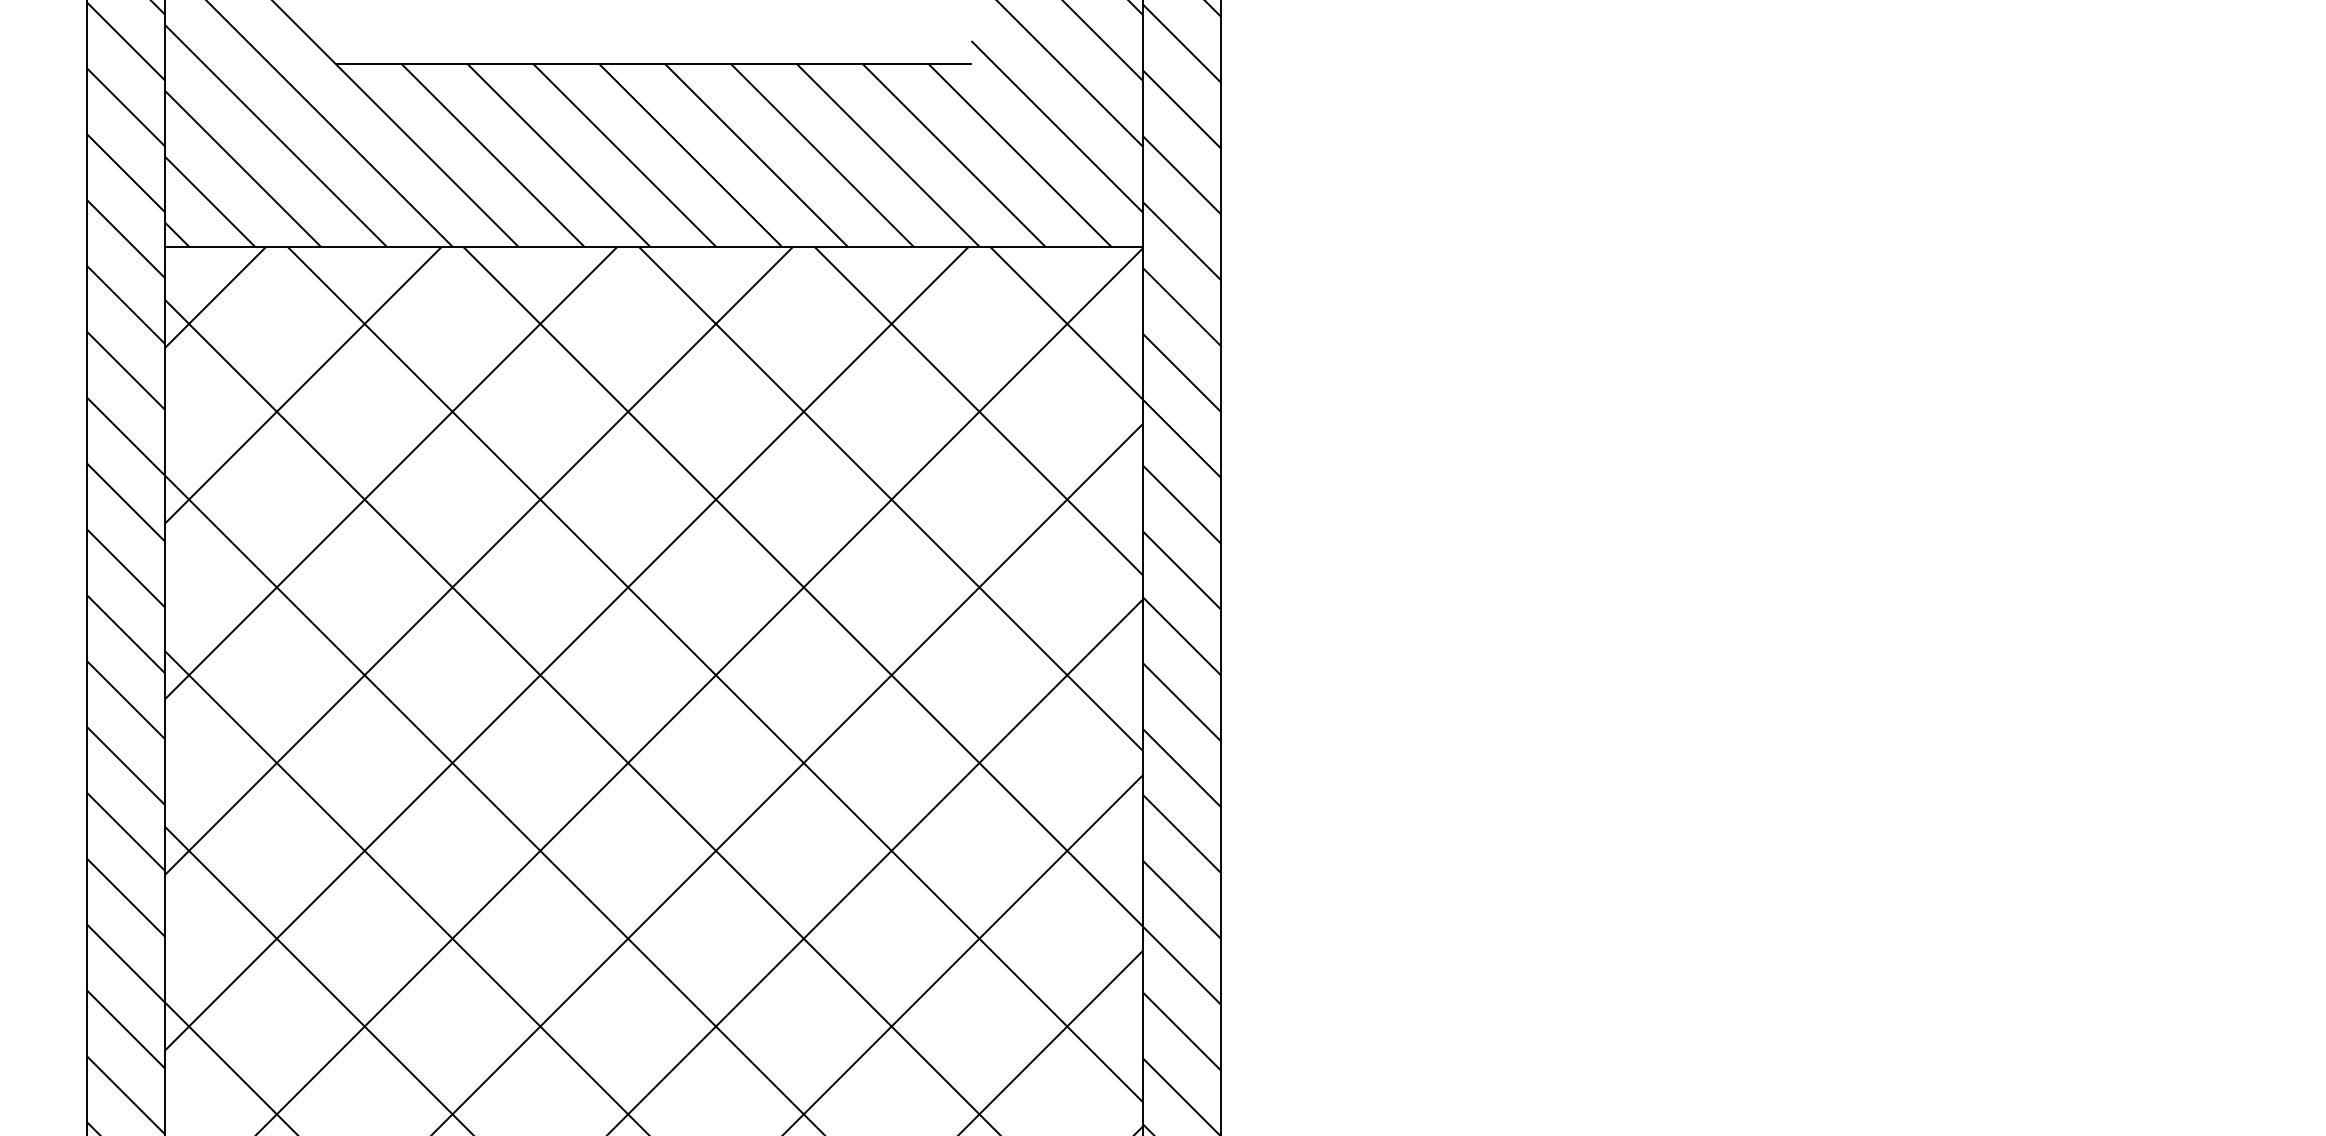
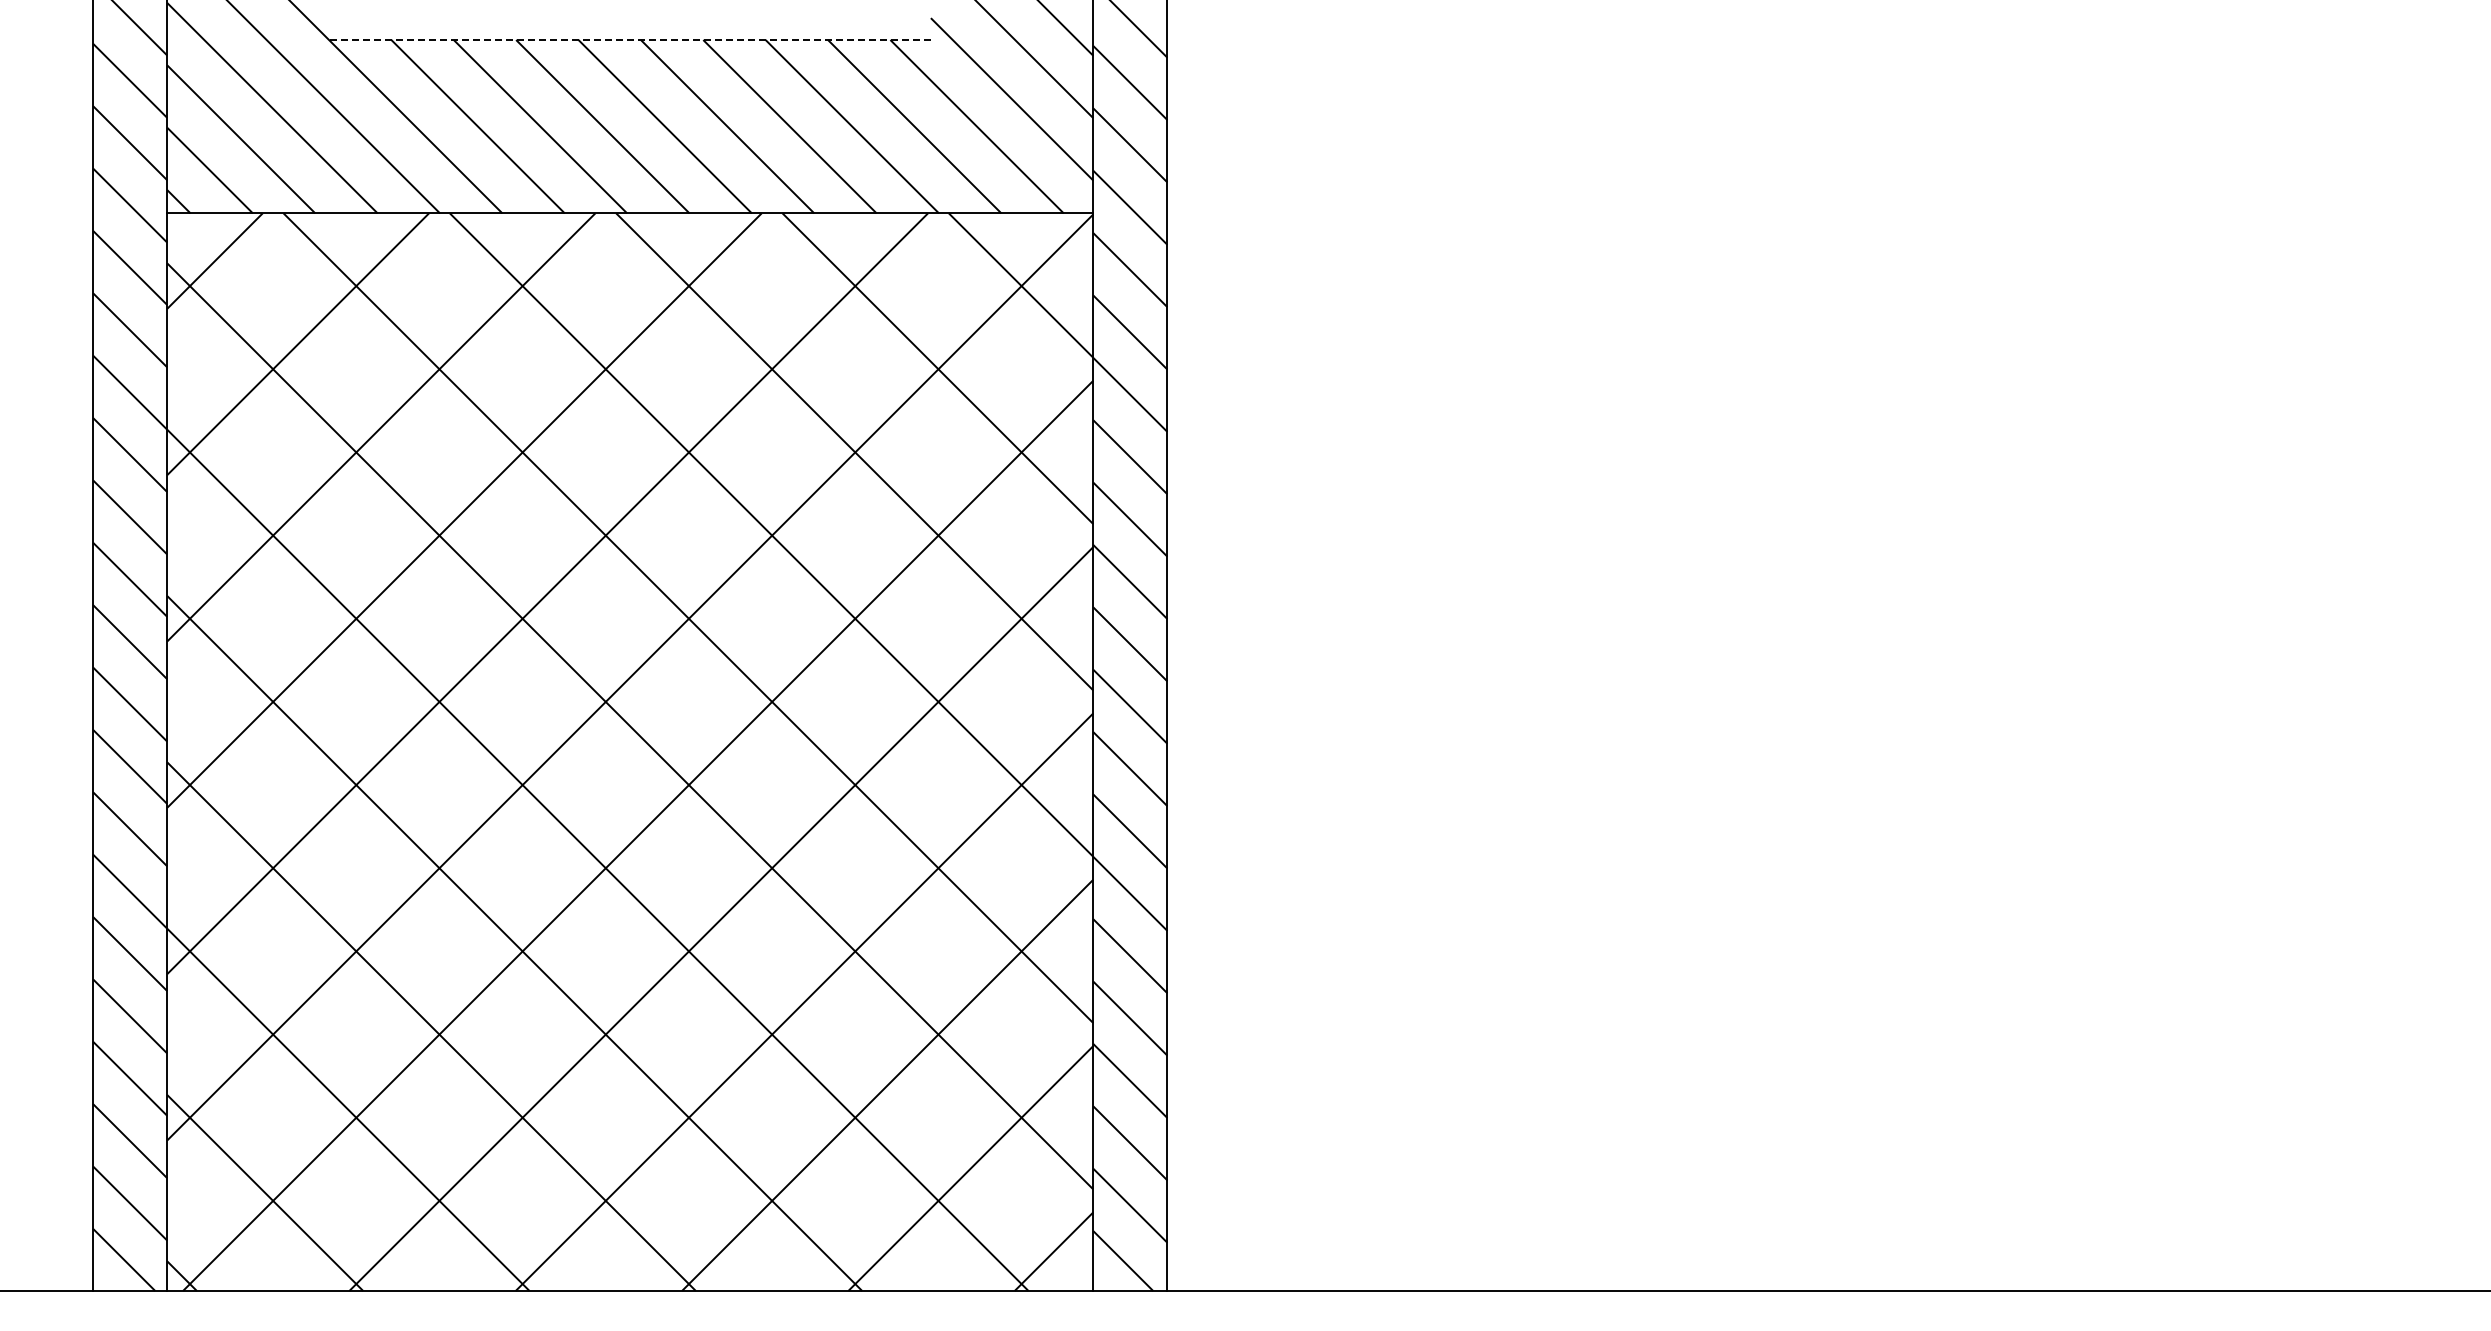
line: (654, 64) -> (630, 40), solid -> dashed

